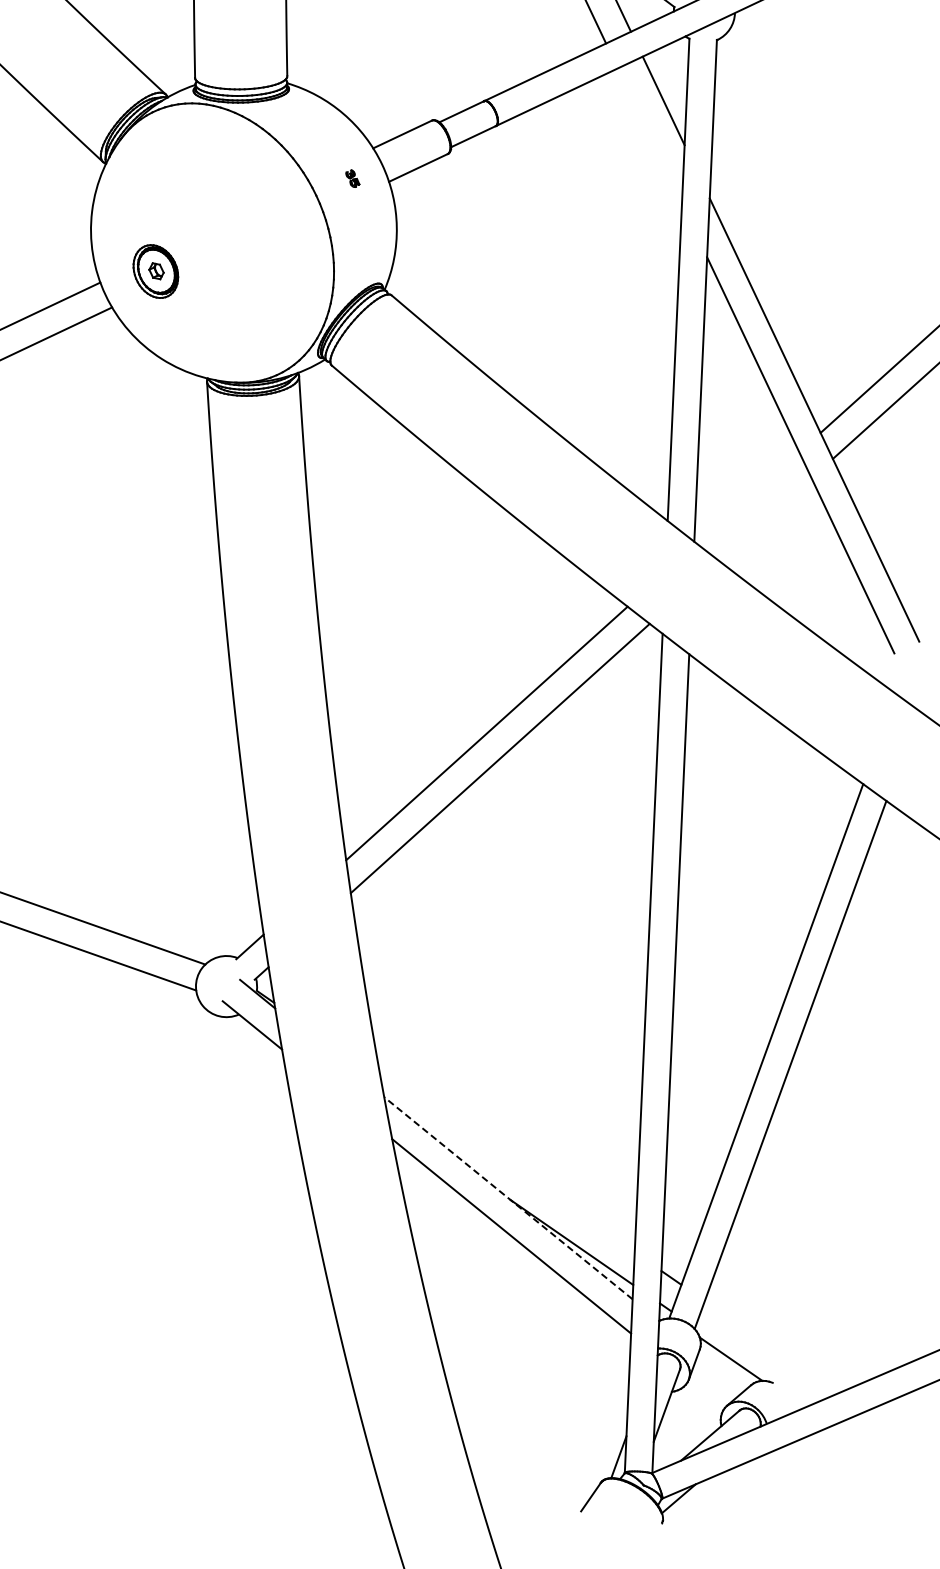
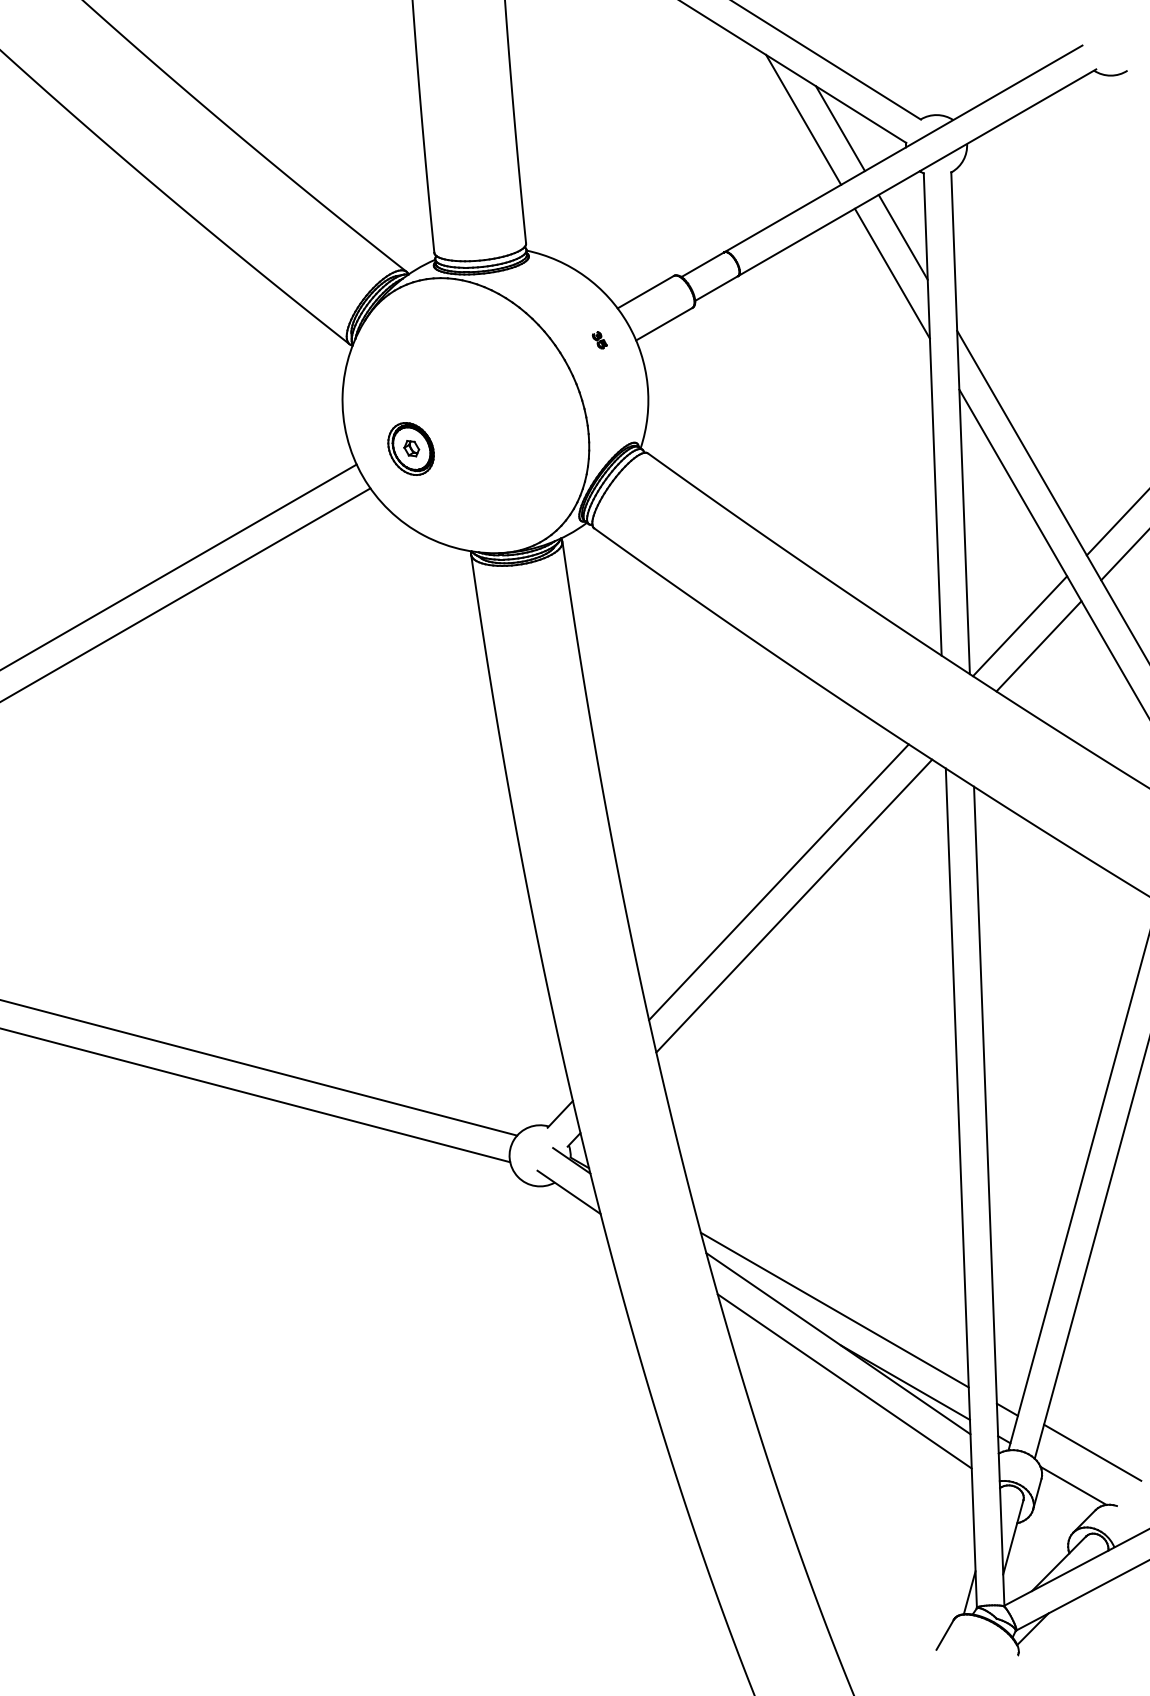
line: (649, 135) -> (891, 273), added
line: (748, 498) -> (1020, 626), added
line: (764, 519) -> (1038, 646), added
line: (507, 1163) -> (834, 1309), added
line: (508, 1198) -> (838, 1343), dashed -> solid
line: (752, 1327) -> (1092, 1452), added

